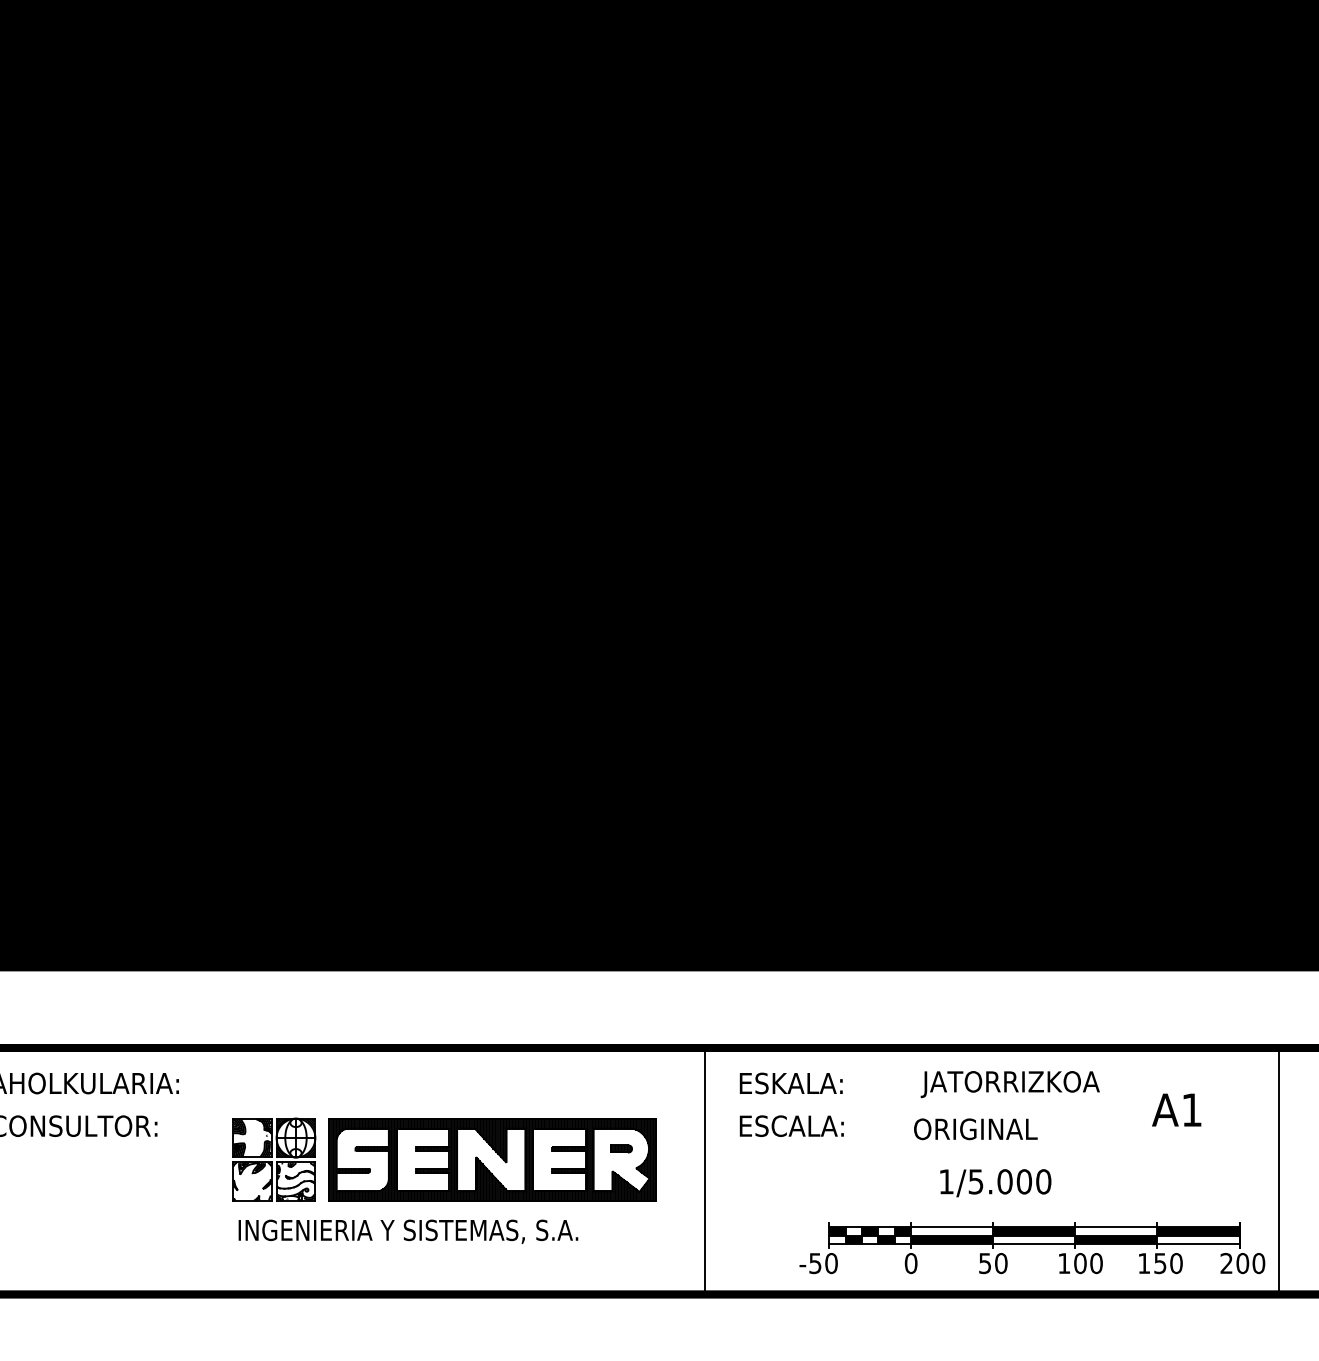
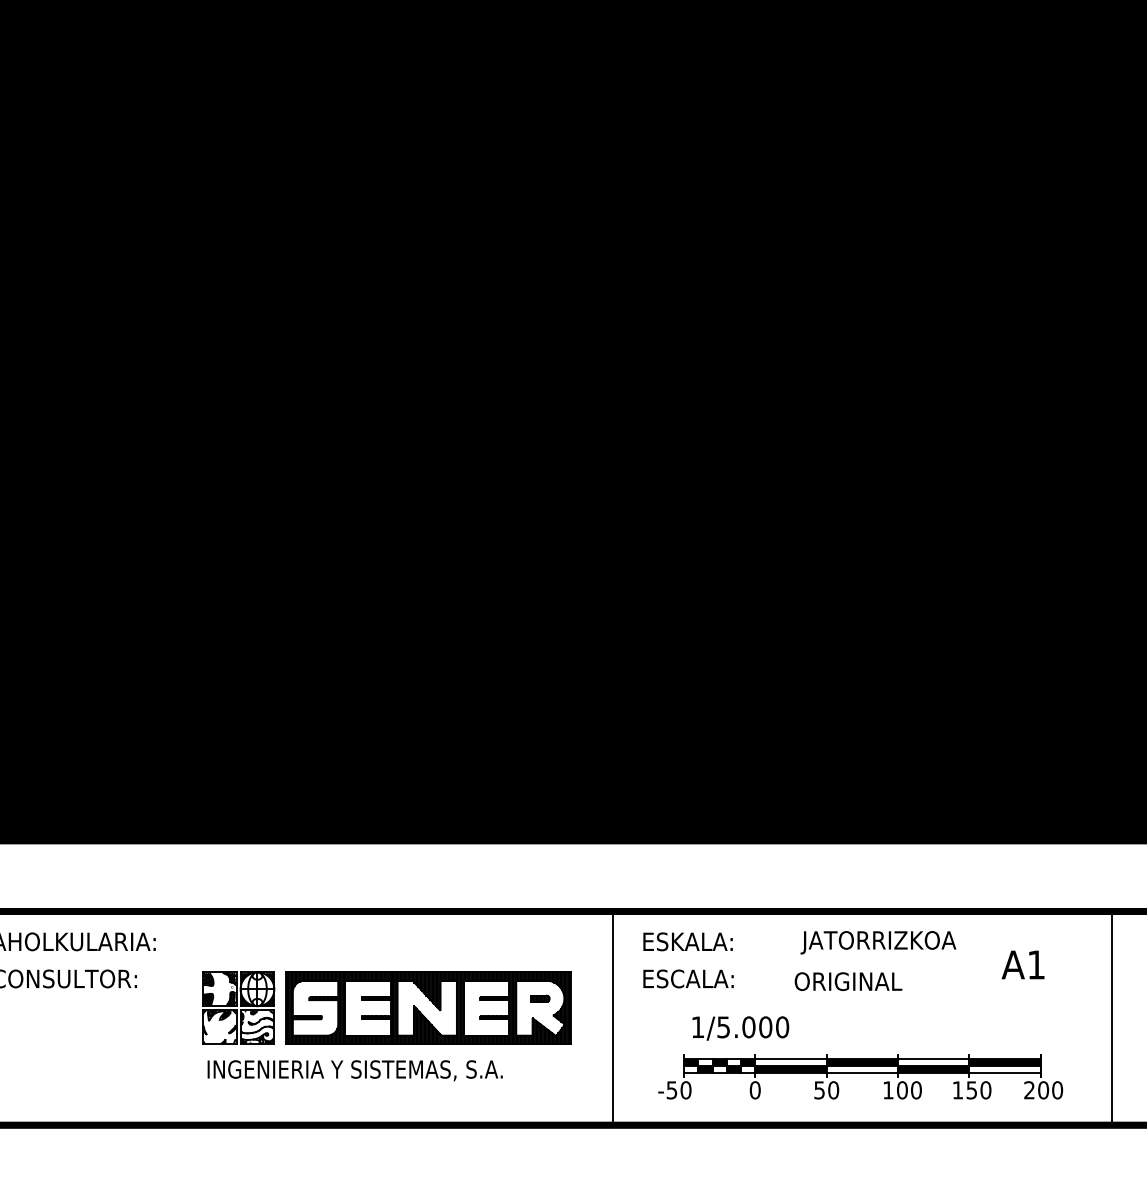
text: (995, 1183) -> (740, 1028), moved
part: (1032, 1247) -> (860, 1076), moved

